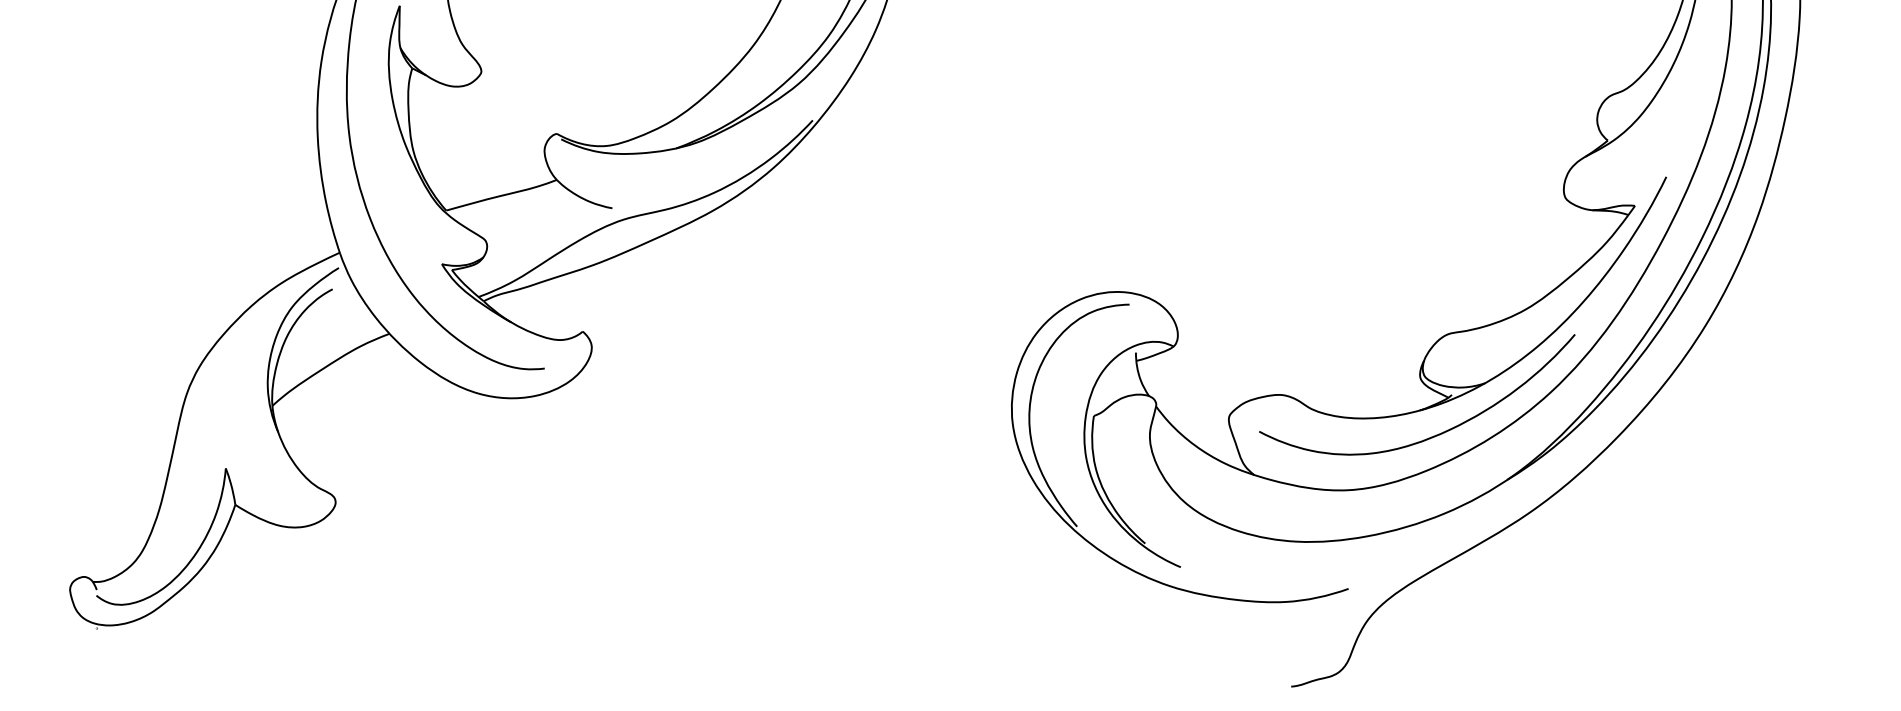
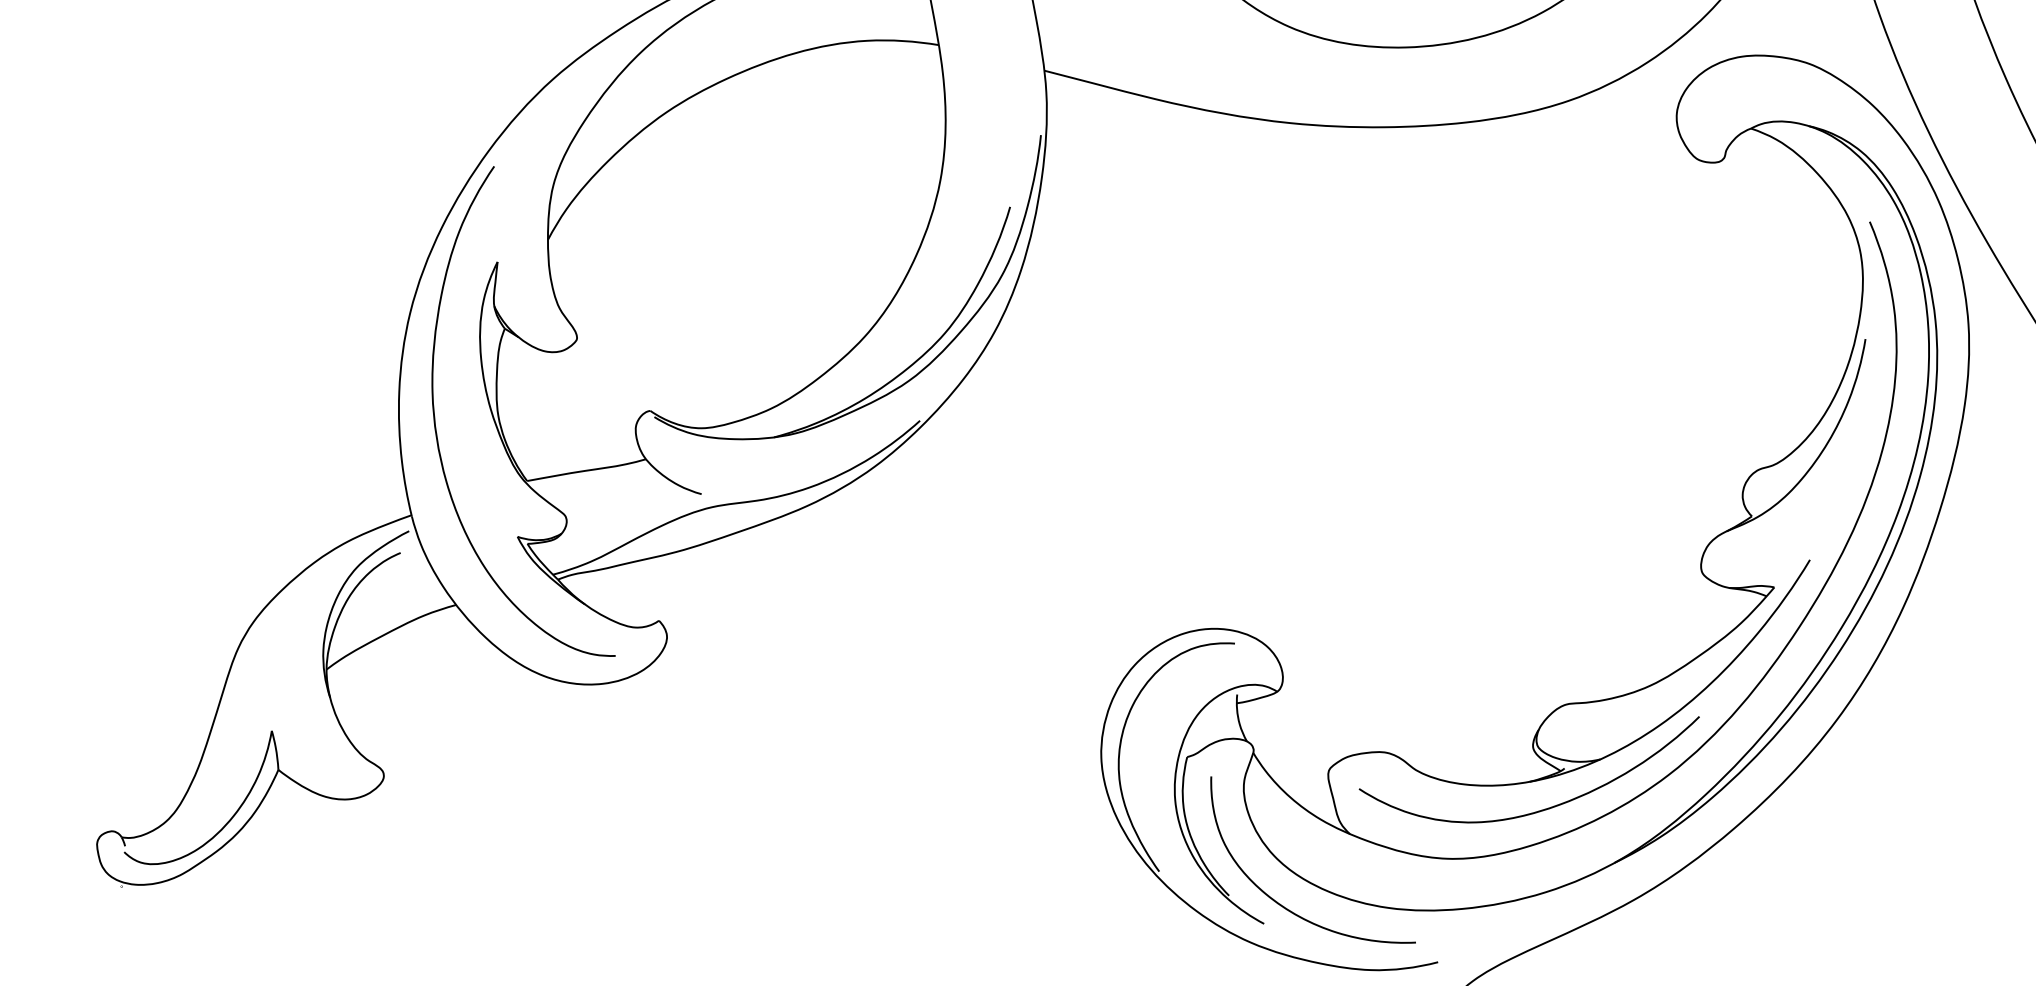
curve: (1197, 548) -> (1283, 905), added

